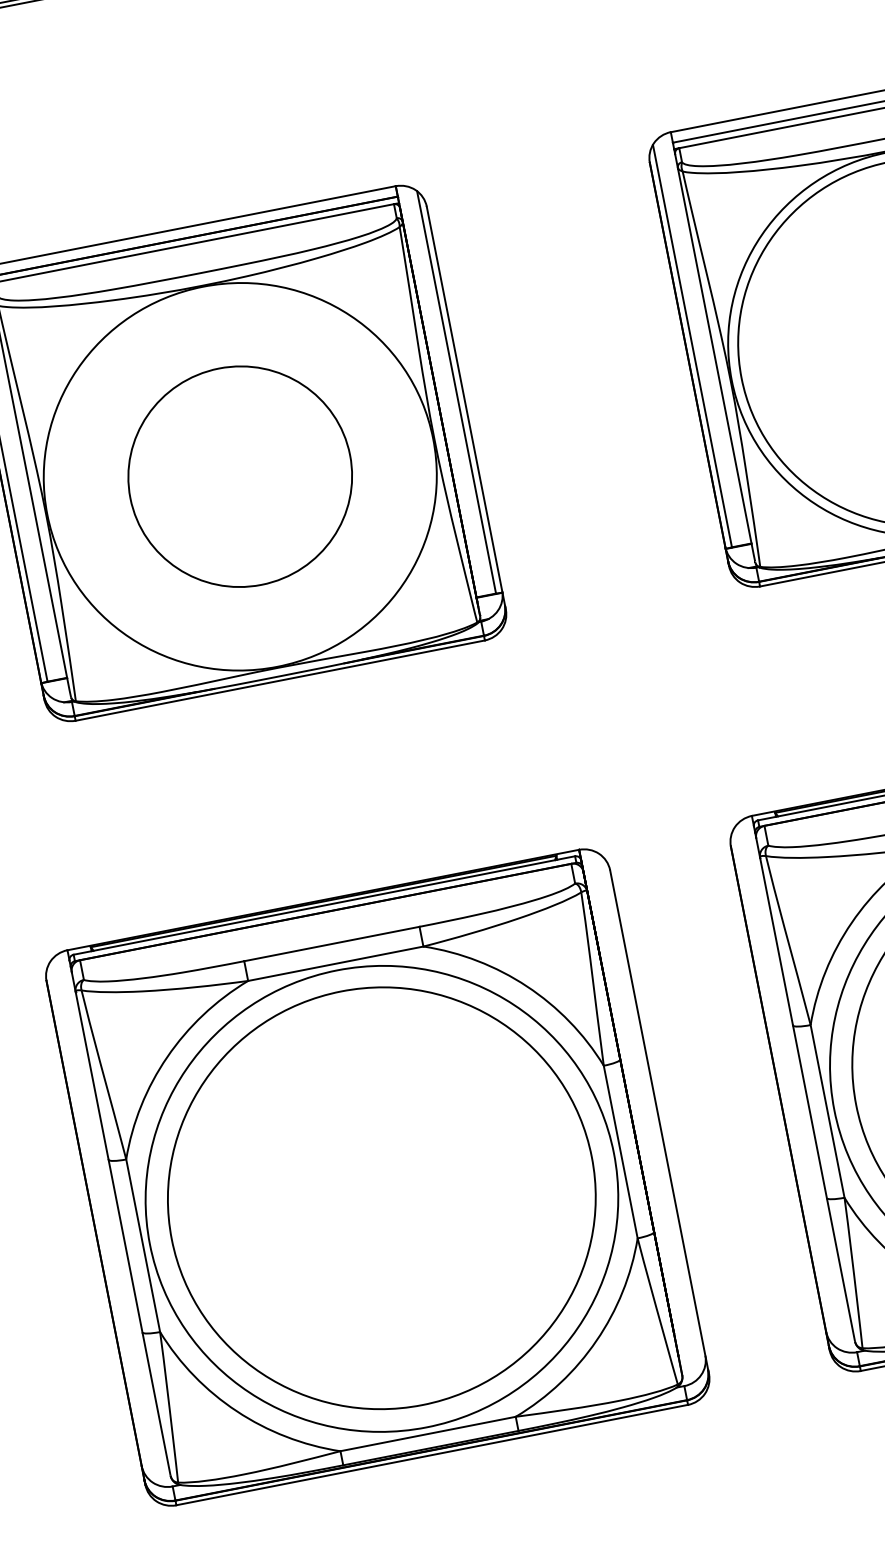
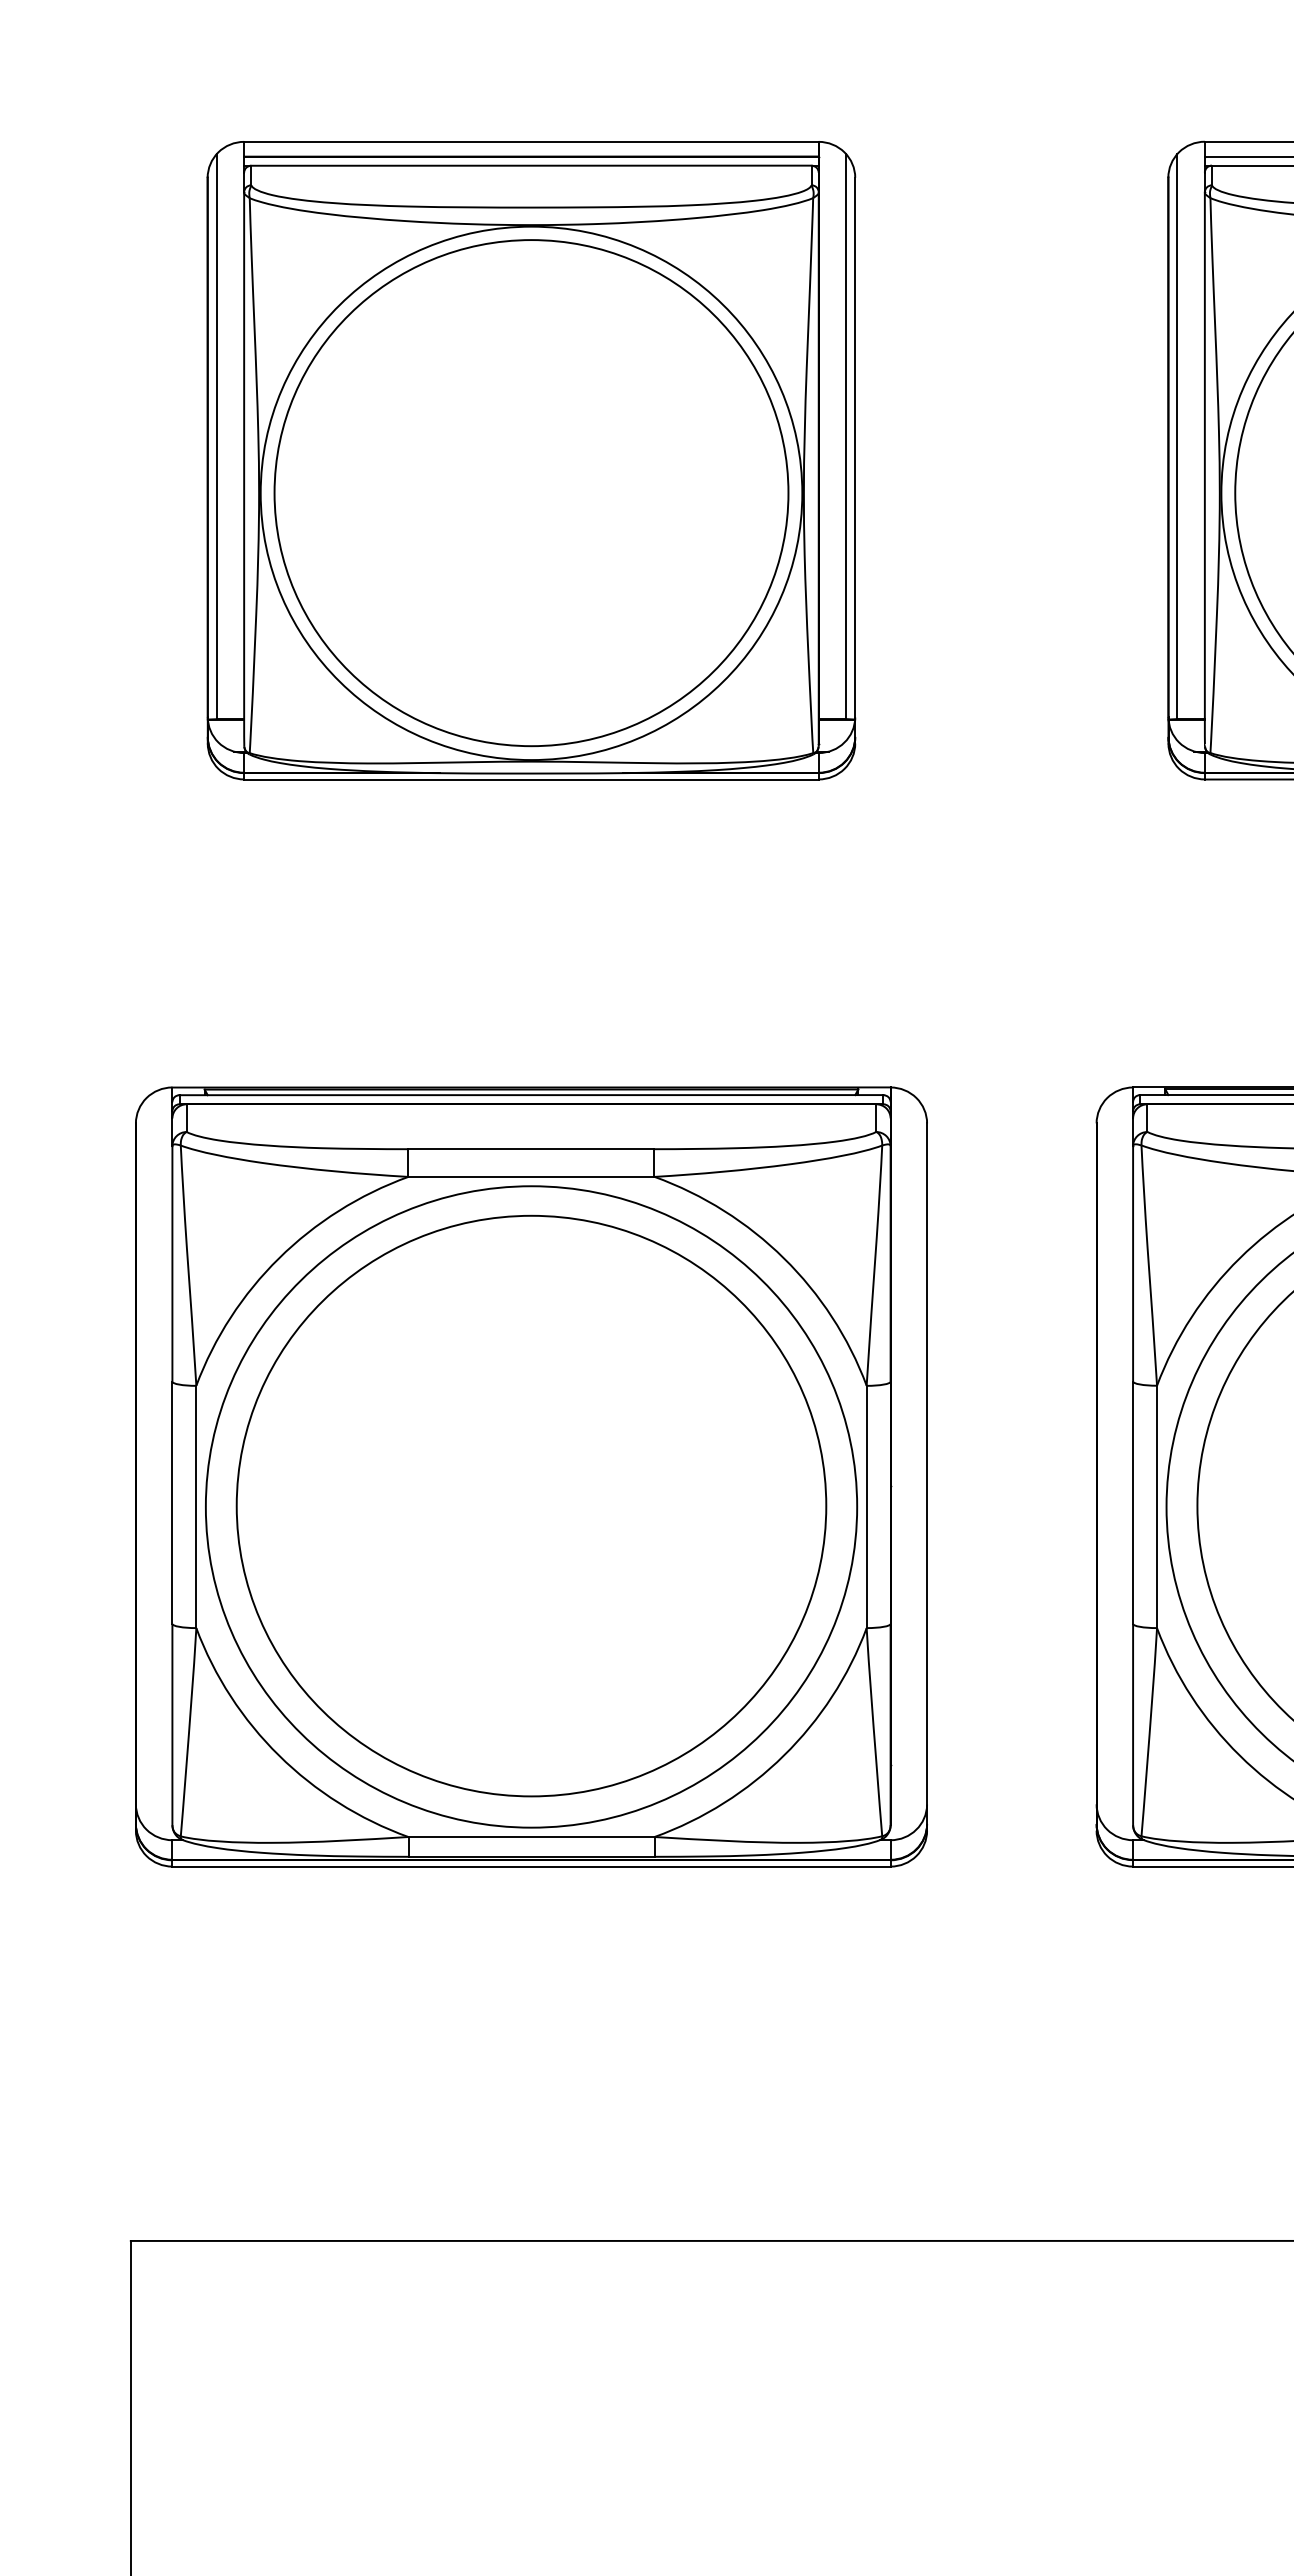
part: (240, 476) -> (531, 493), size x1.67

